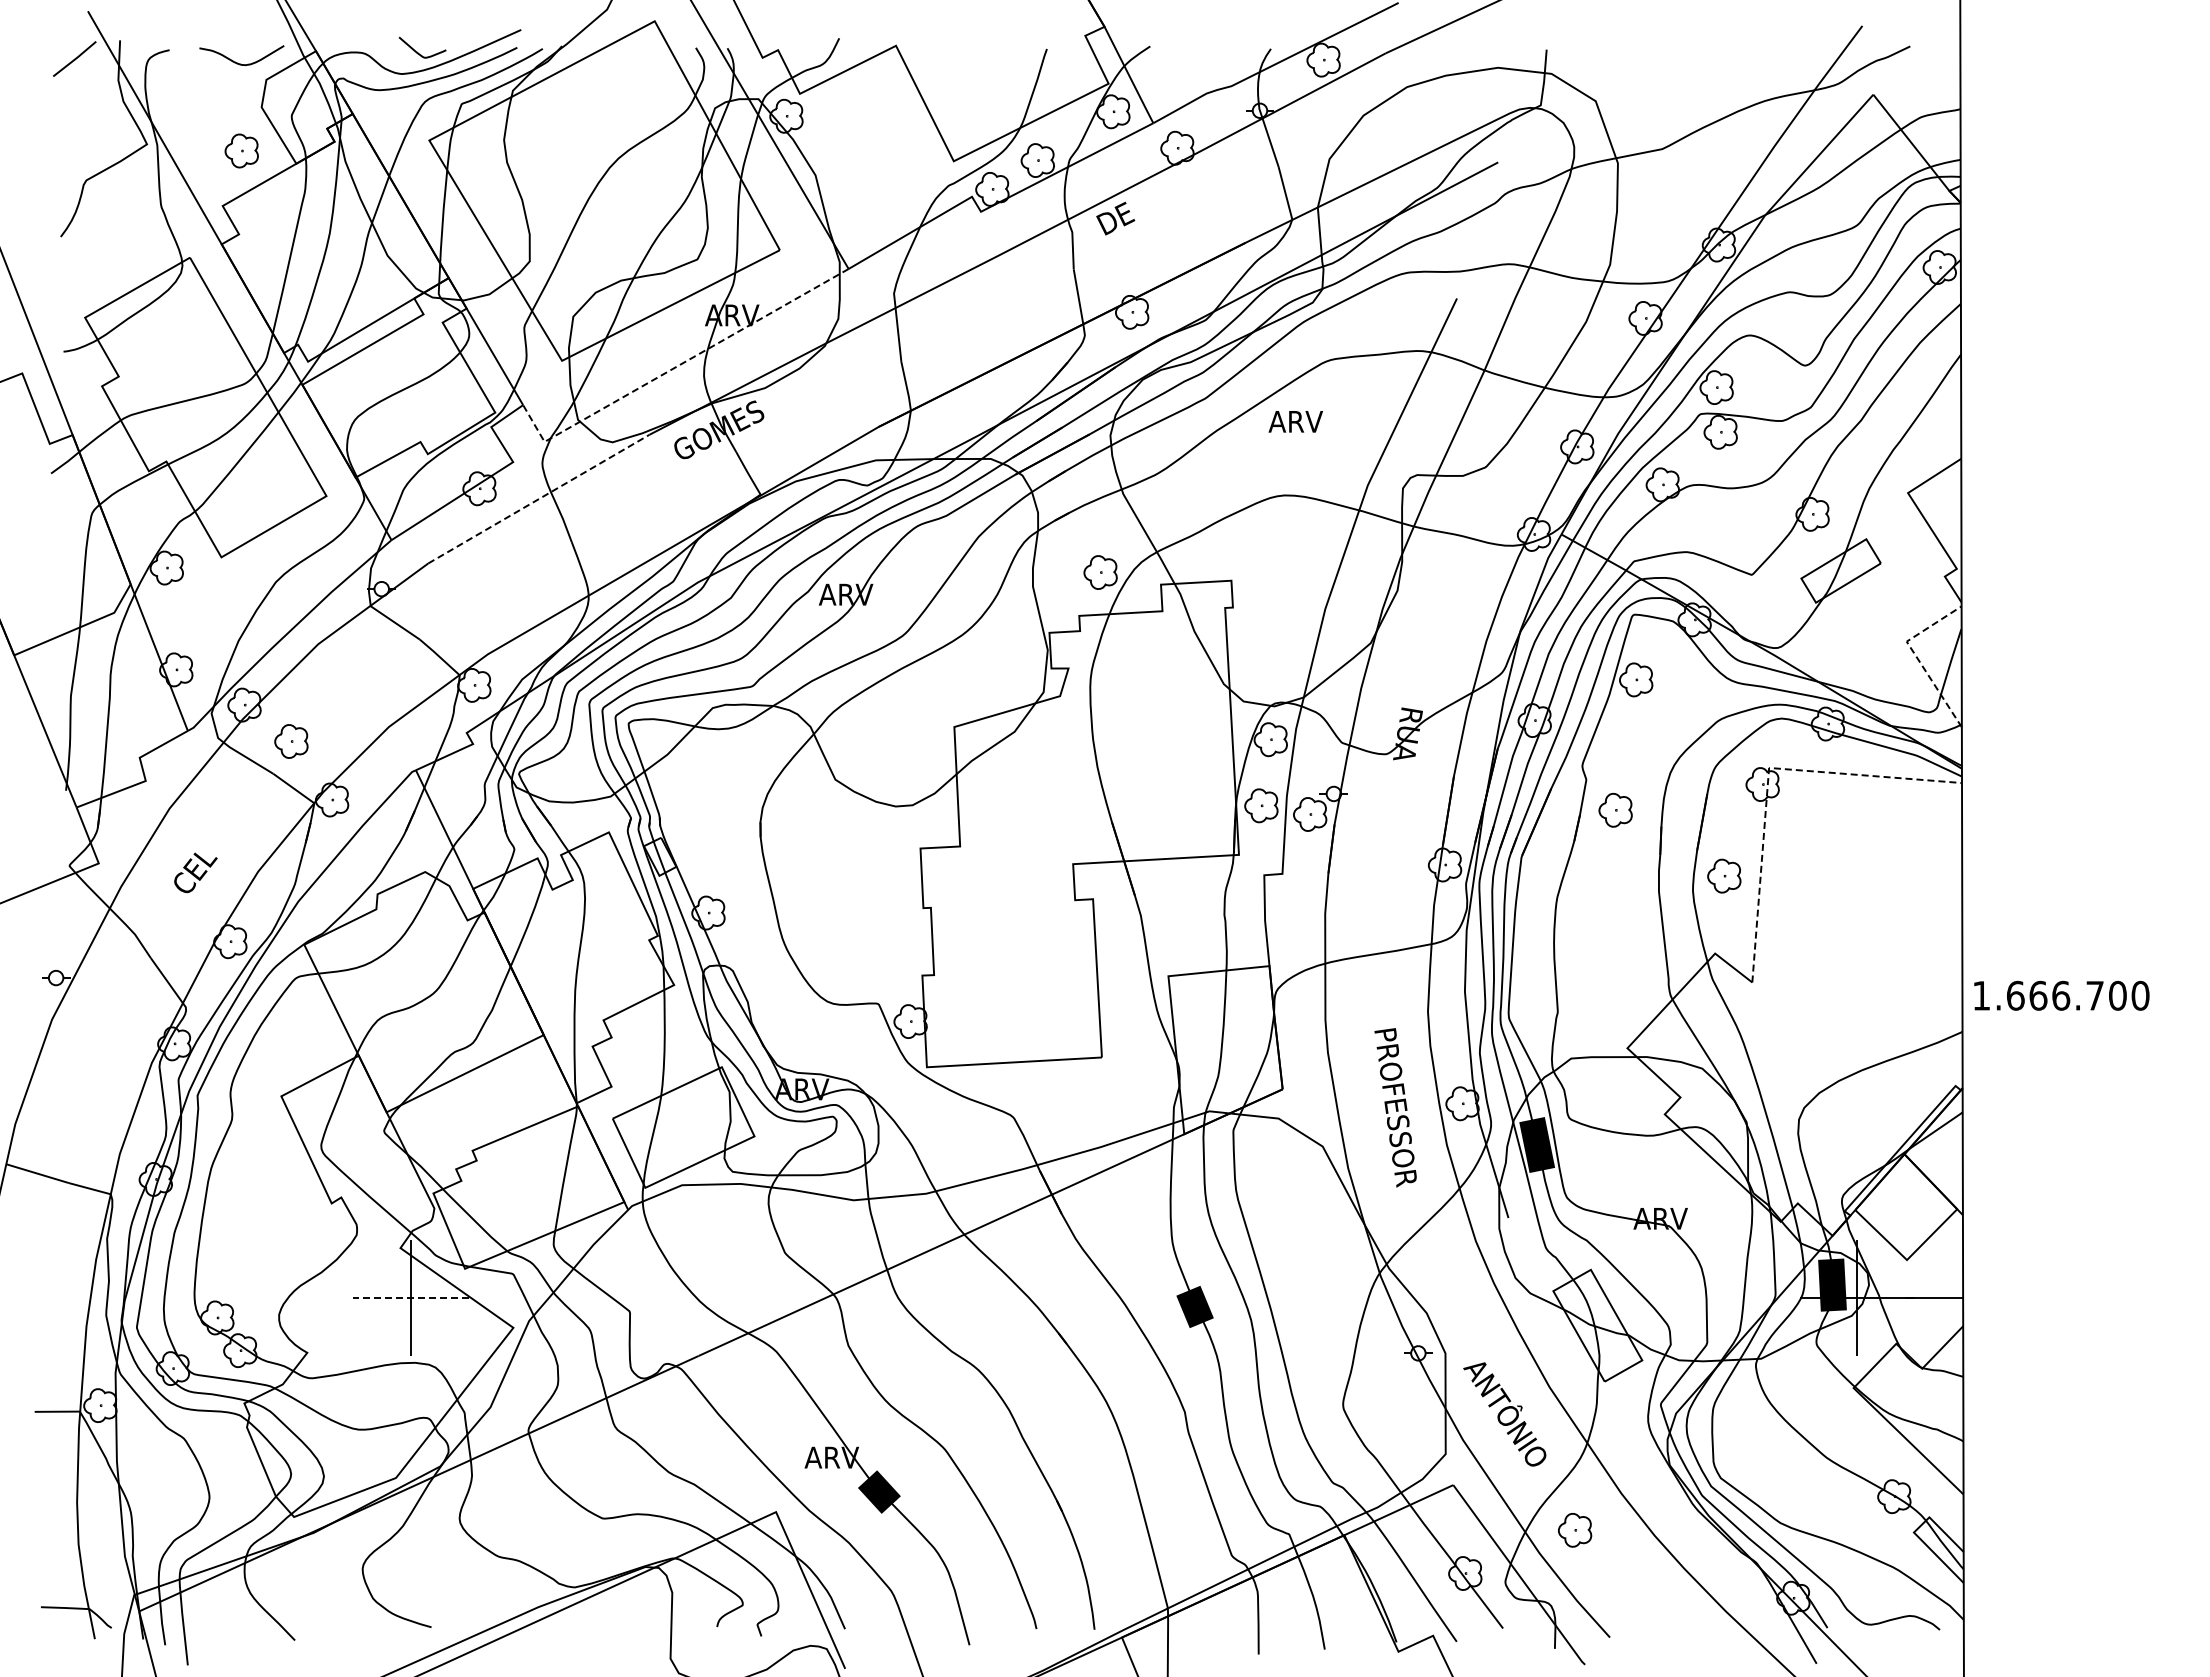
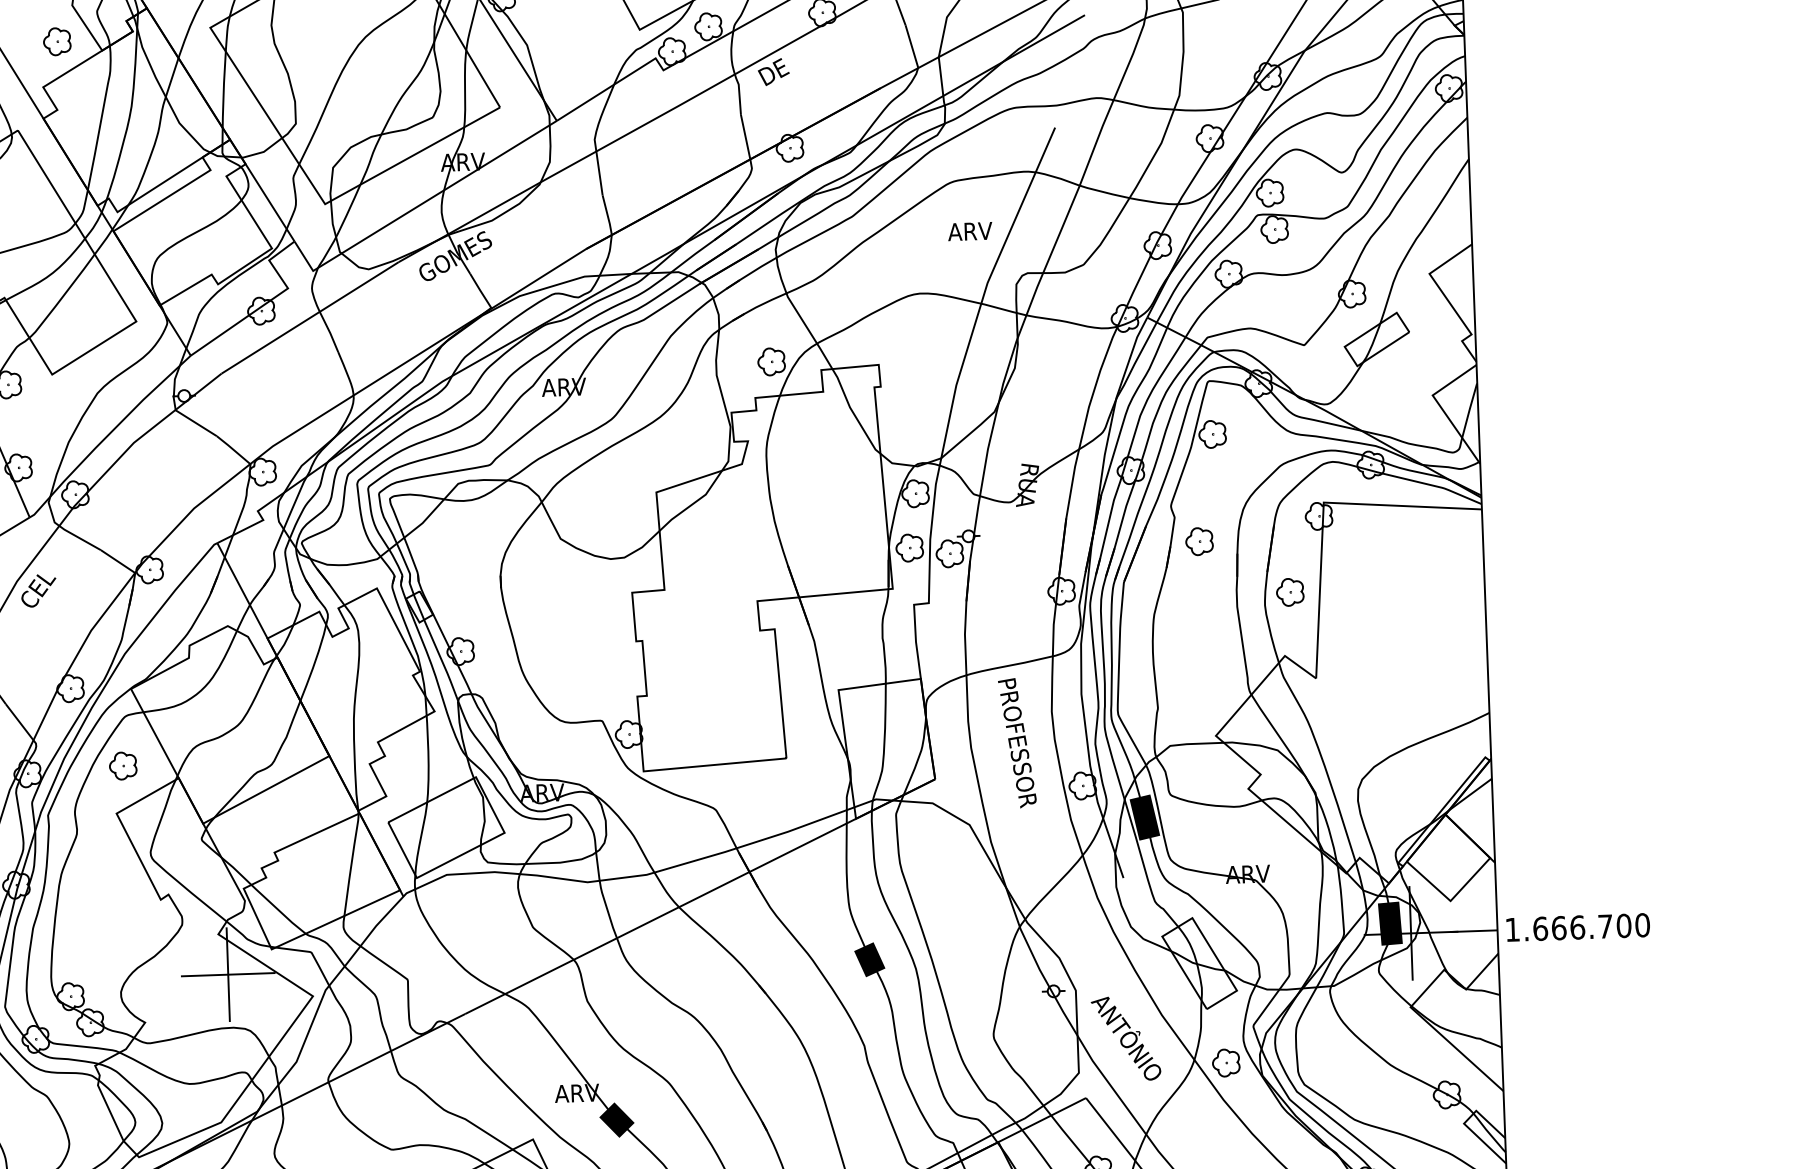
line: (677, 366) -> (419, 205), dashed -> solid
text: (1295, 421) -> (969, 231), moved
line: (538, 499) -> (309, 318), dashed -> solid
line: (1915, 655) -> (1440, 406), dashed -> solid
part: (291, 741) -> (123, 766), moved
line: (1768, 777) -> (1323, 510), dashed -> solid
text: (195, 872) -> (38, 590), moved
text: (2061, 995) -> (1577, 927), moved
text: (1395, 1107) -> (1017, 742), moved
line: (410, 1297) -> (227, 974), dashed -> solid
part: (1575, 1530) -> (1226, 1063), moved

